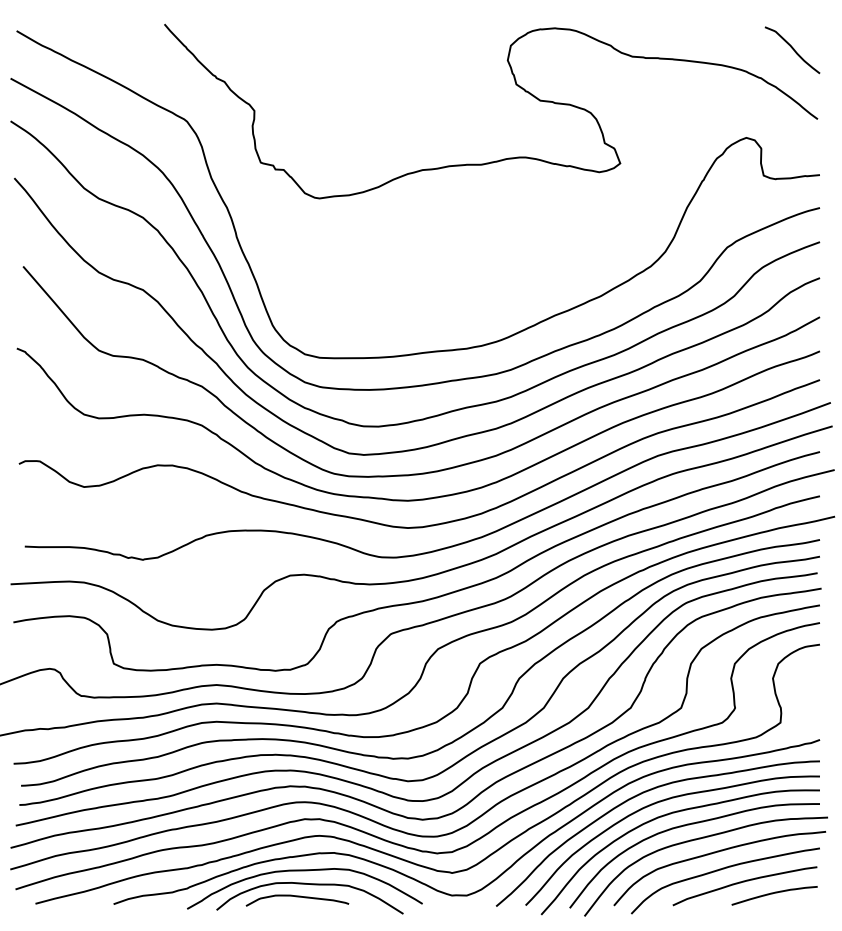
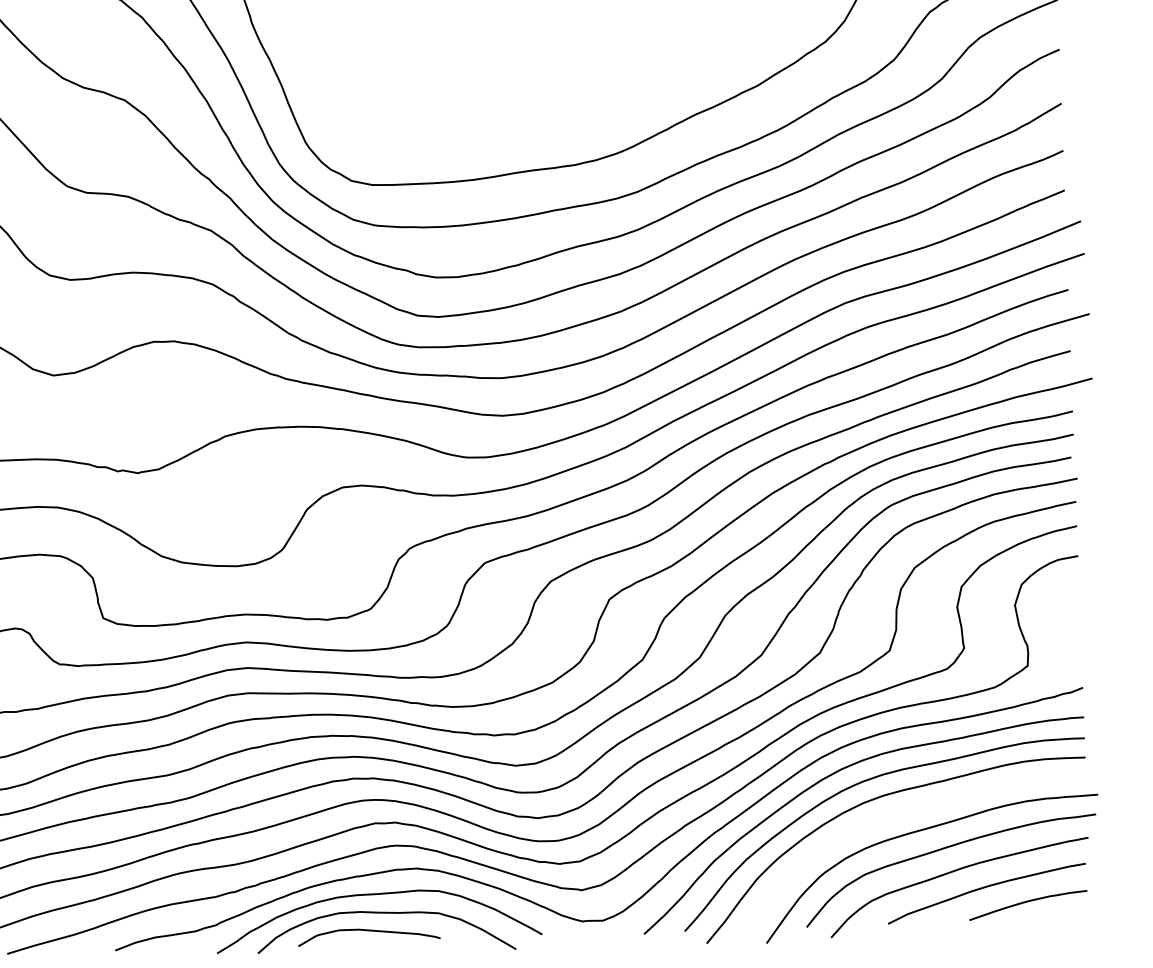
curve: (685, 826) -> (901, 814), removed

